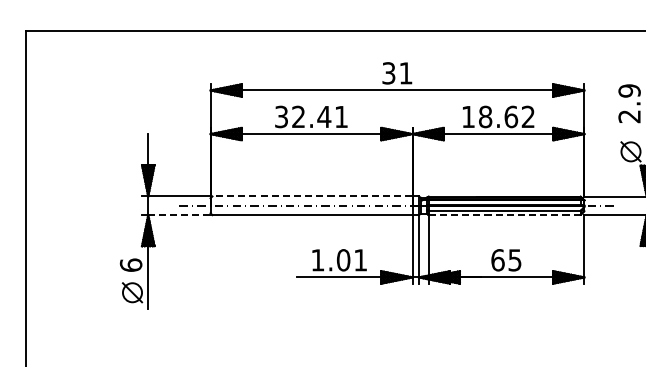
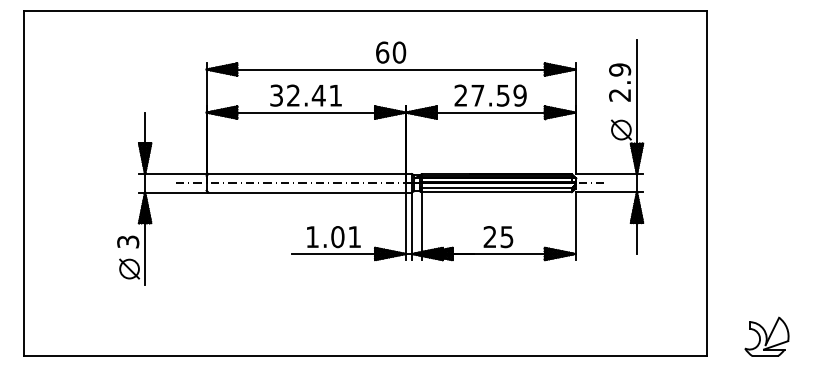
text: (397, 73) -> (391, 52), 31 -> 60
text: (498, 116) -> (490, 95), 18.62 -> 27.59
line: (312, 196) -> (307, 174), dashed -> solid
line: (179, 215) -> (175, 192), dashed -> solid
line: (505, 215) -> (497, 192), dashed -> solid
text: (497, 260) -> (489, 237), 65 -> 25
text: (131, 264) -> (128, 241), 6 -> 3

